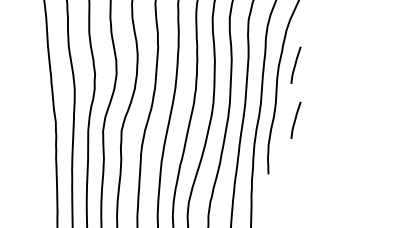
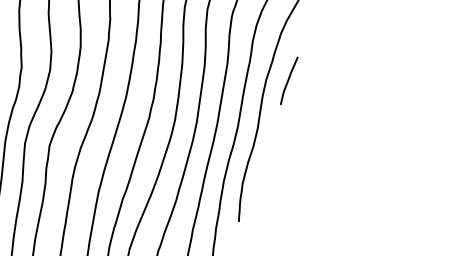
curve: (295, 119) -> (281, 152), removed

